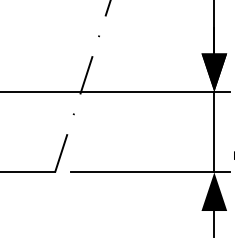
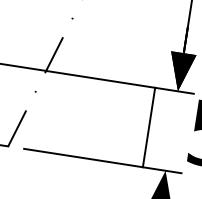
line: (214, 132) -> (149, 127), moved

